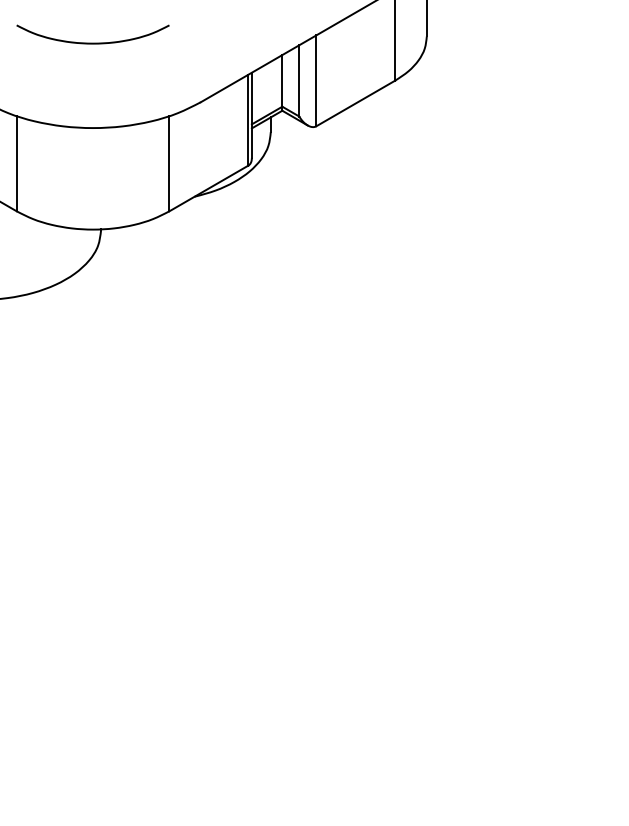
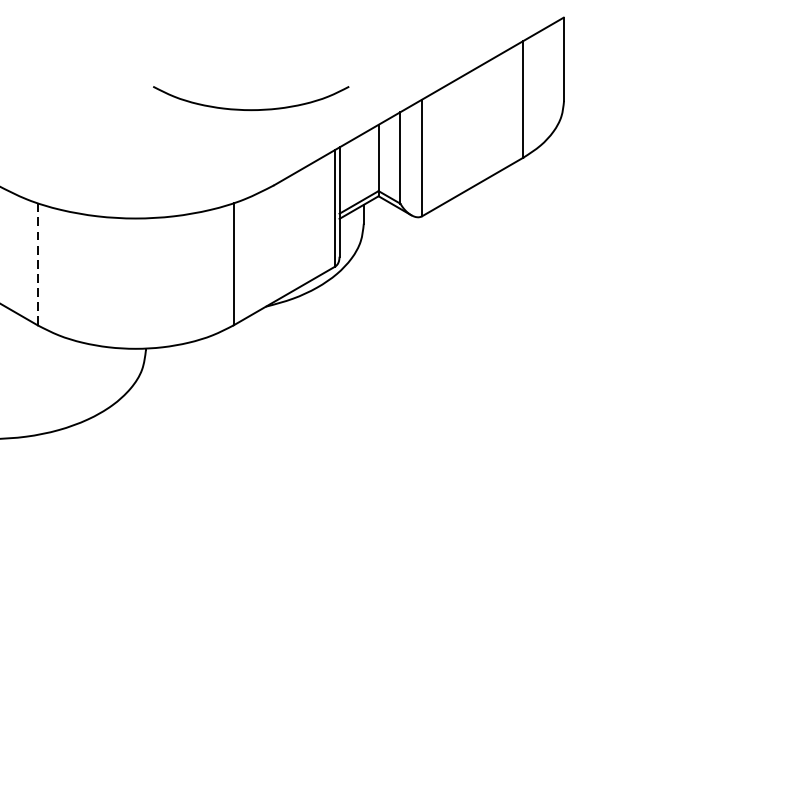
curve: (92, 42) -> (250, 108), moved
line: (16, 163) -> (37, 263), solid -> dashed

